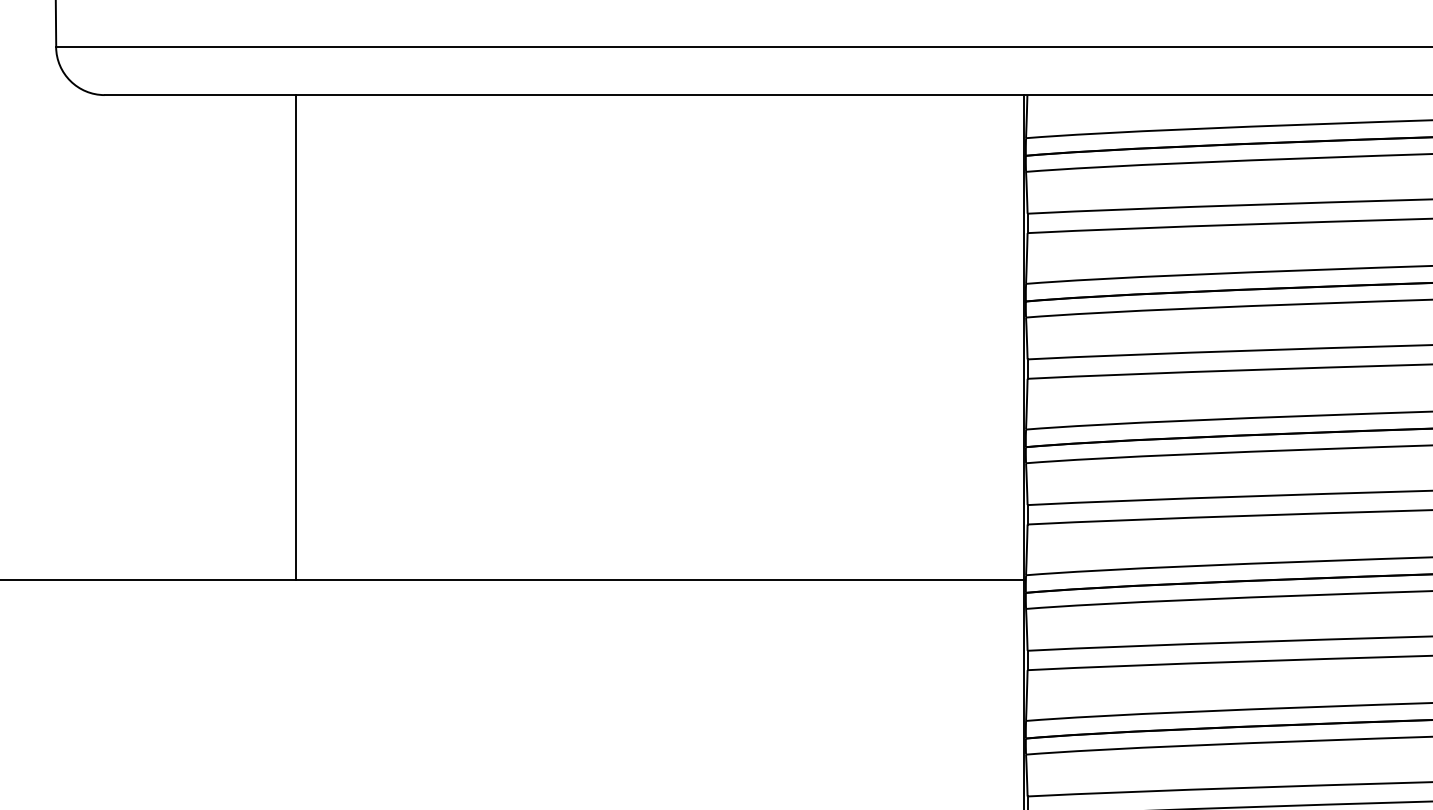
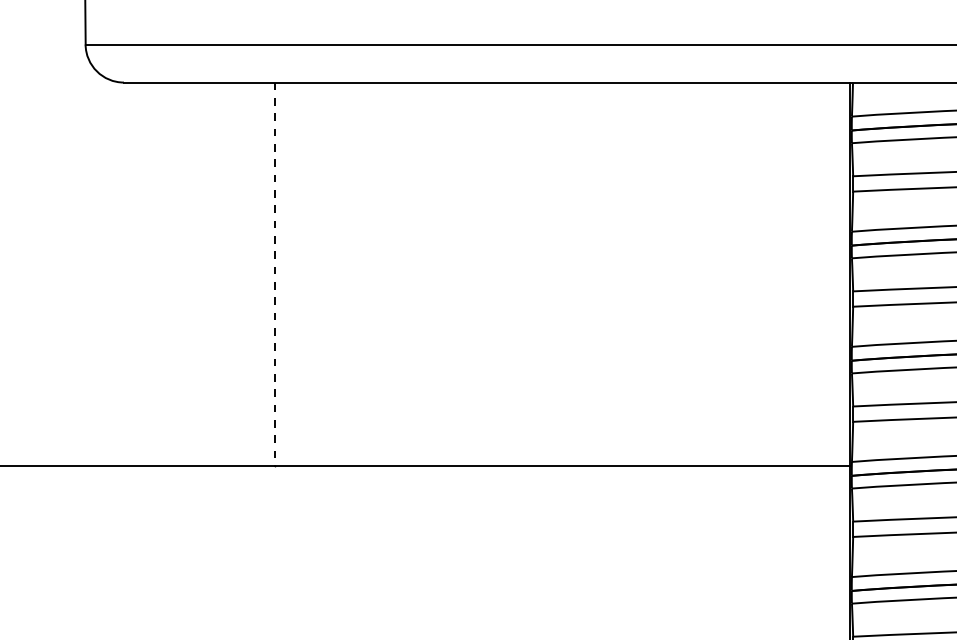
line: (295, 337) -> (274, 274), solid -> dashed

